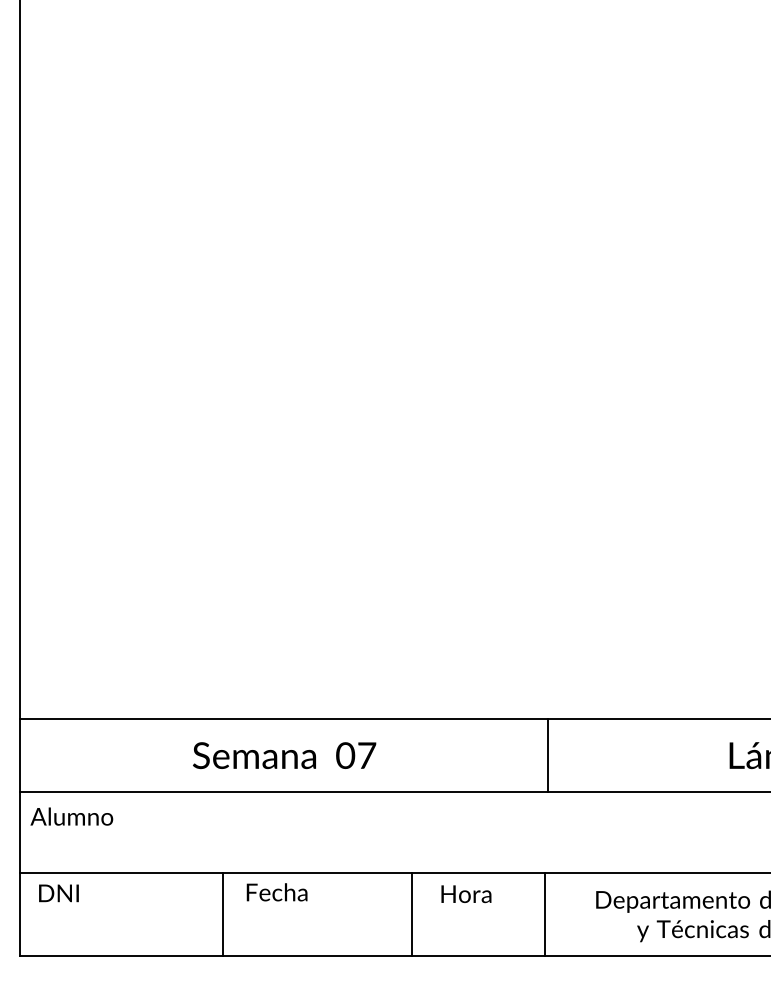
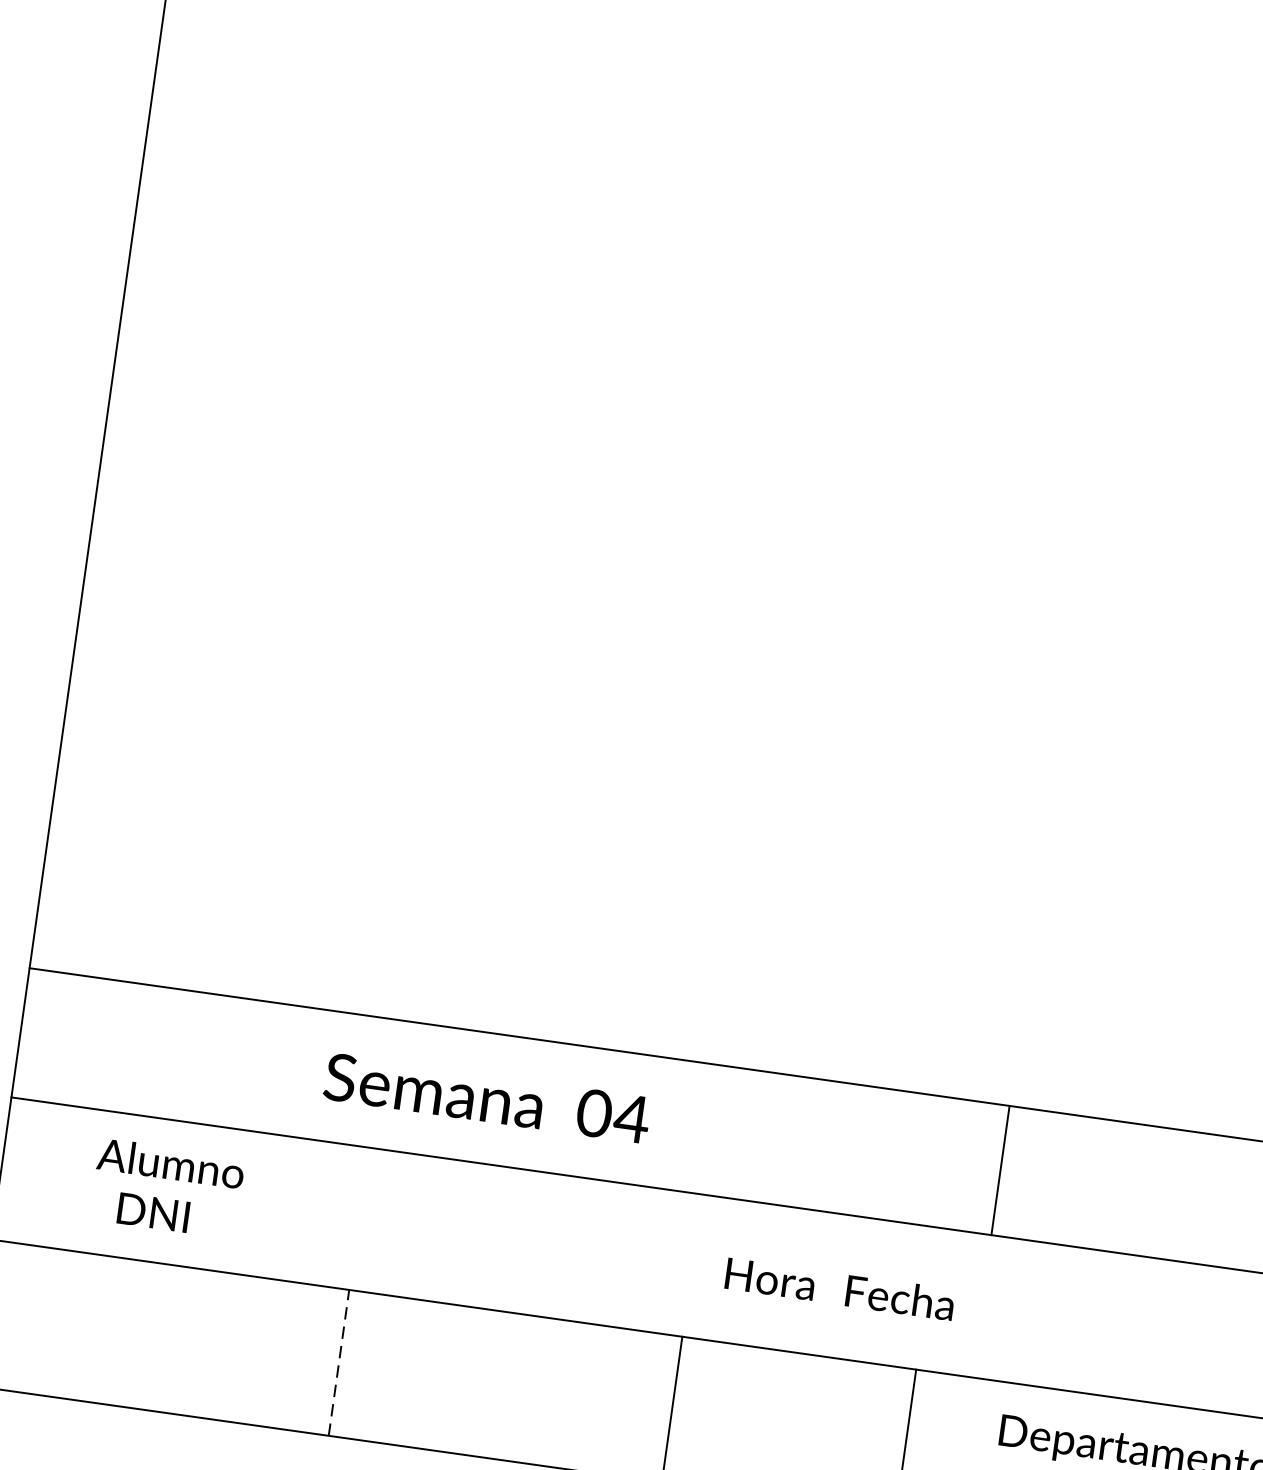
text: (366, 755) -> (631, 1118), 07 -> 04
line: (547, 755) -> (999, 1170), moved
text: (71, 816) -> (170, 1163), moved
text: (276, 892) -> (899, 1297), moved
text: (58, 893) -> (152, 1212), moved
text: (466, 894) -> (770, 1279), moved
line: (222, 913) -> (338, 1361), solid -> dashed

